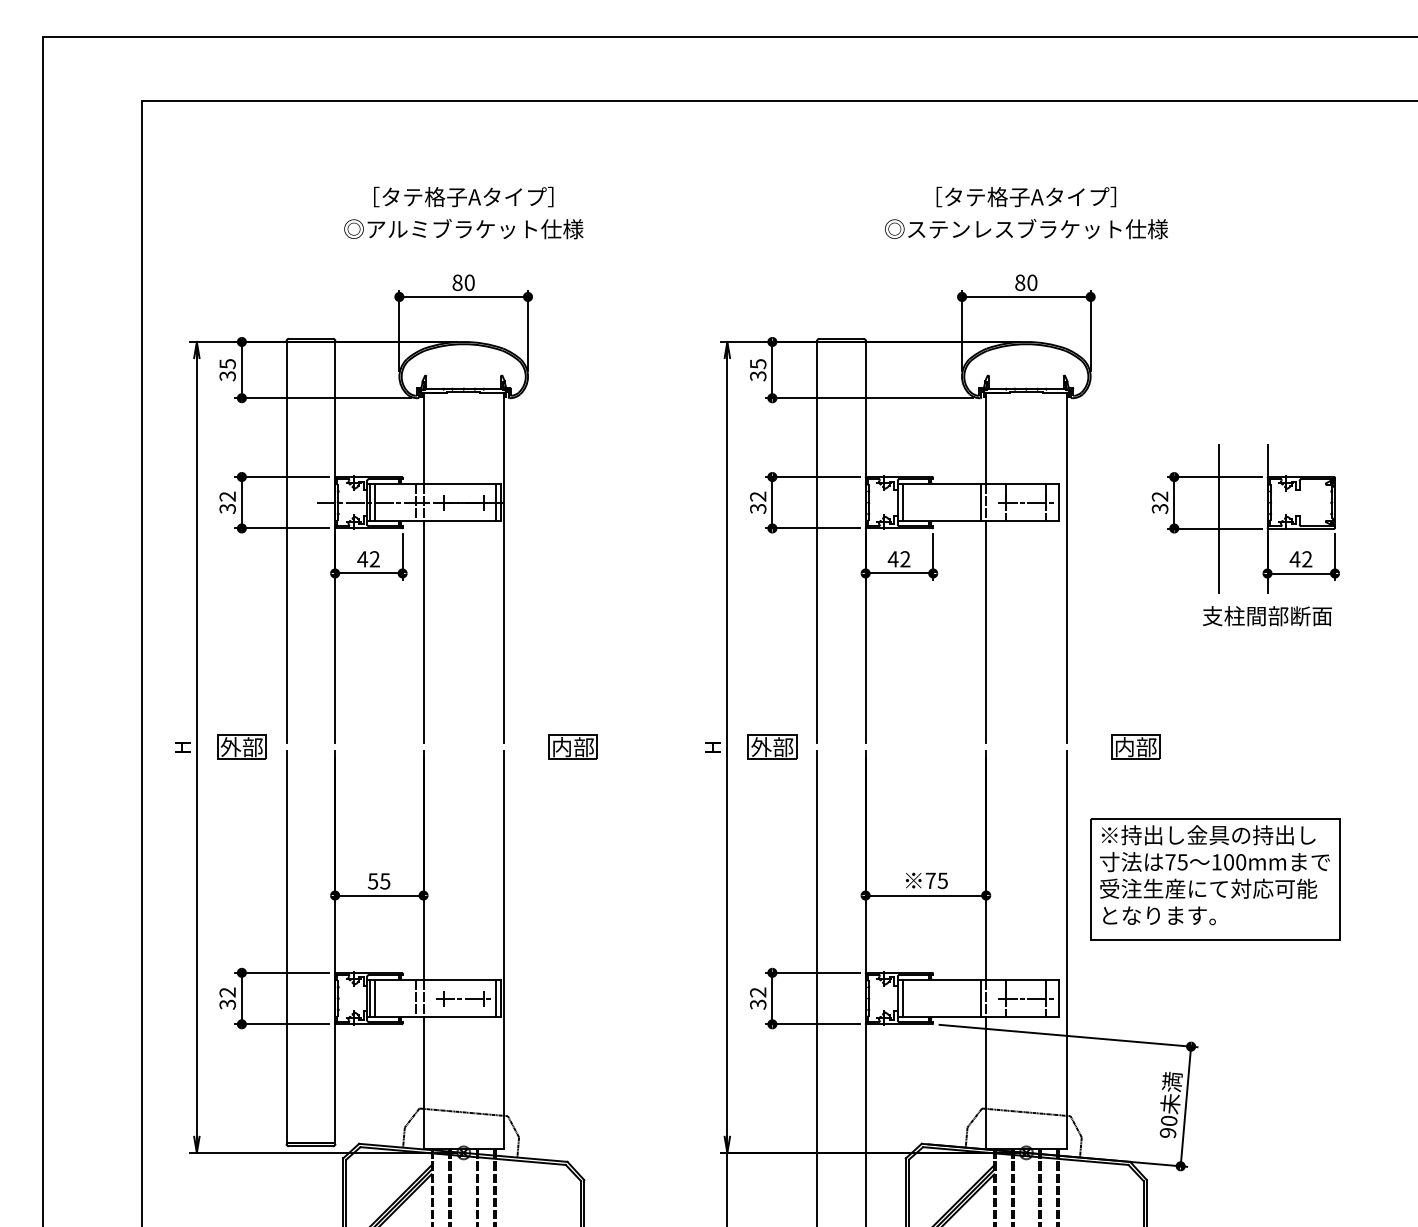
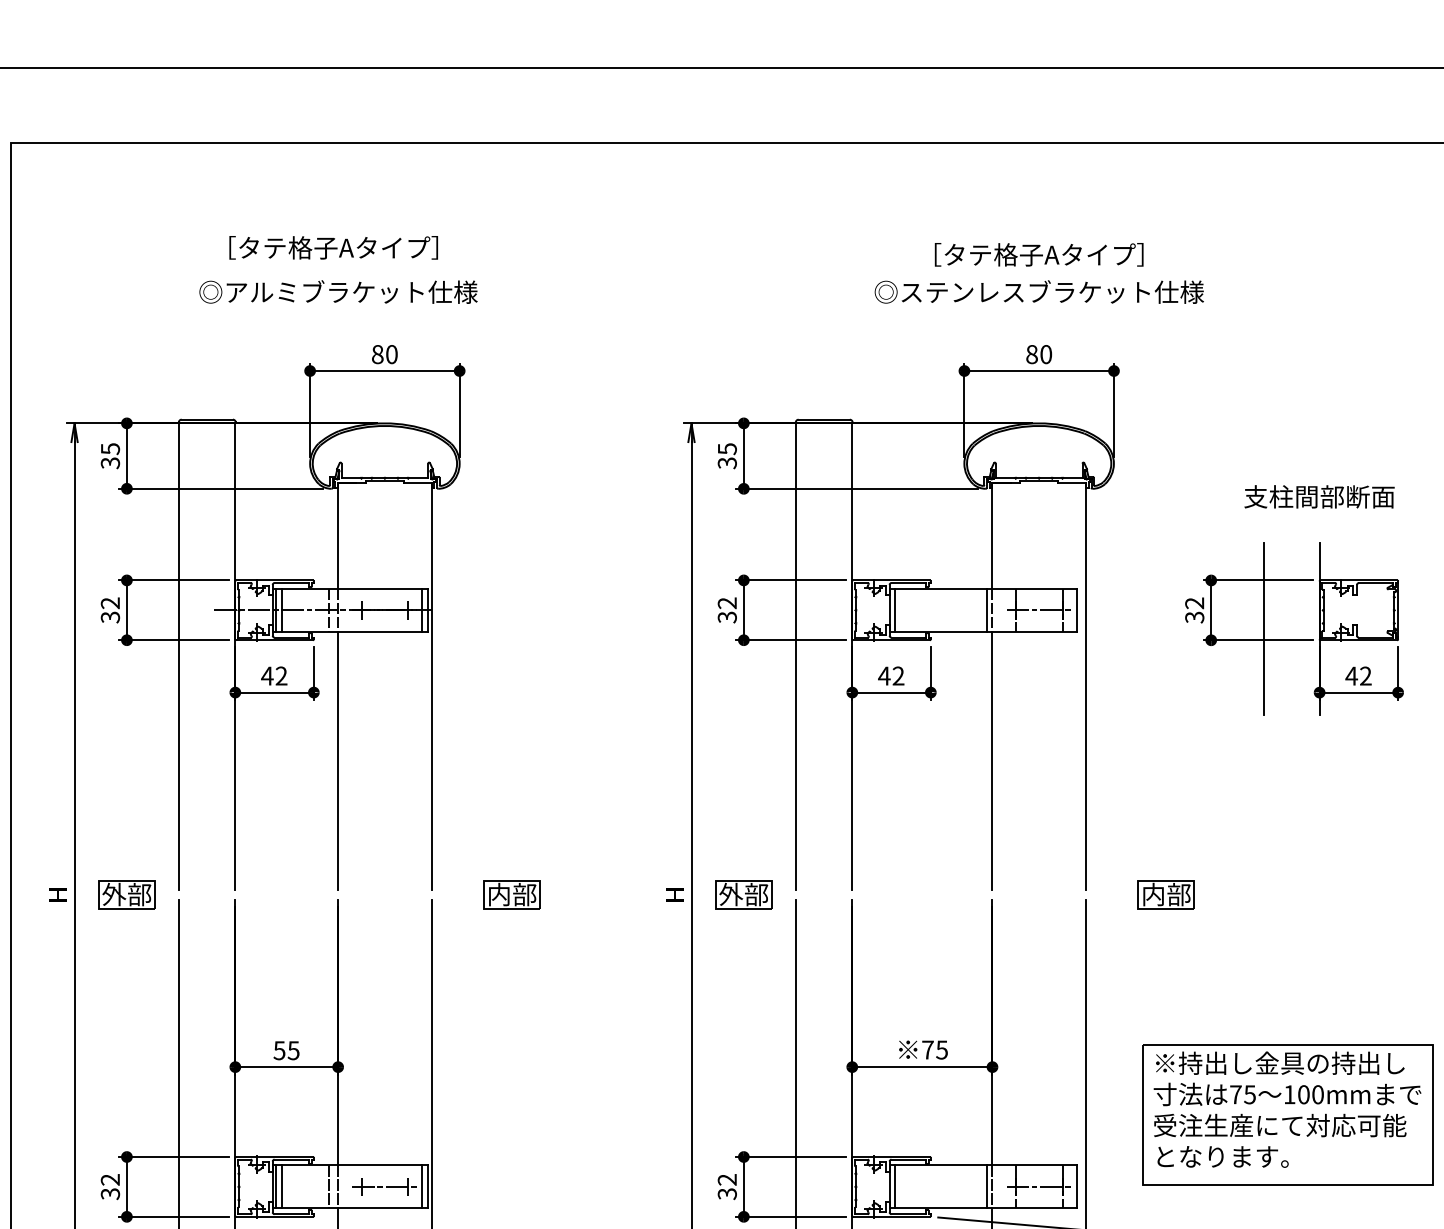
text: (463, 196) -> (333, 247), moved
text: (463, 229) -> (338, 292), moved
text: (1267, 616) -> (1319, 497), moved
part: (1215, 879) -> (1288, 1114), moved

